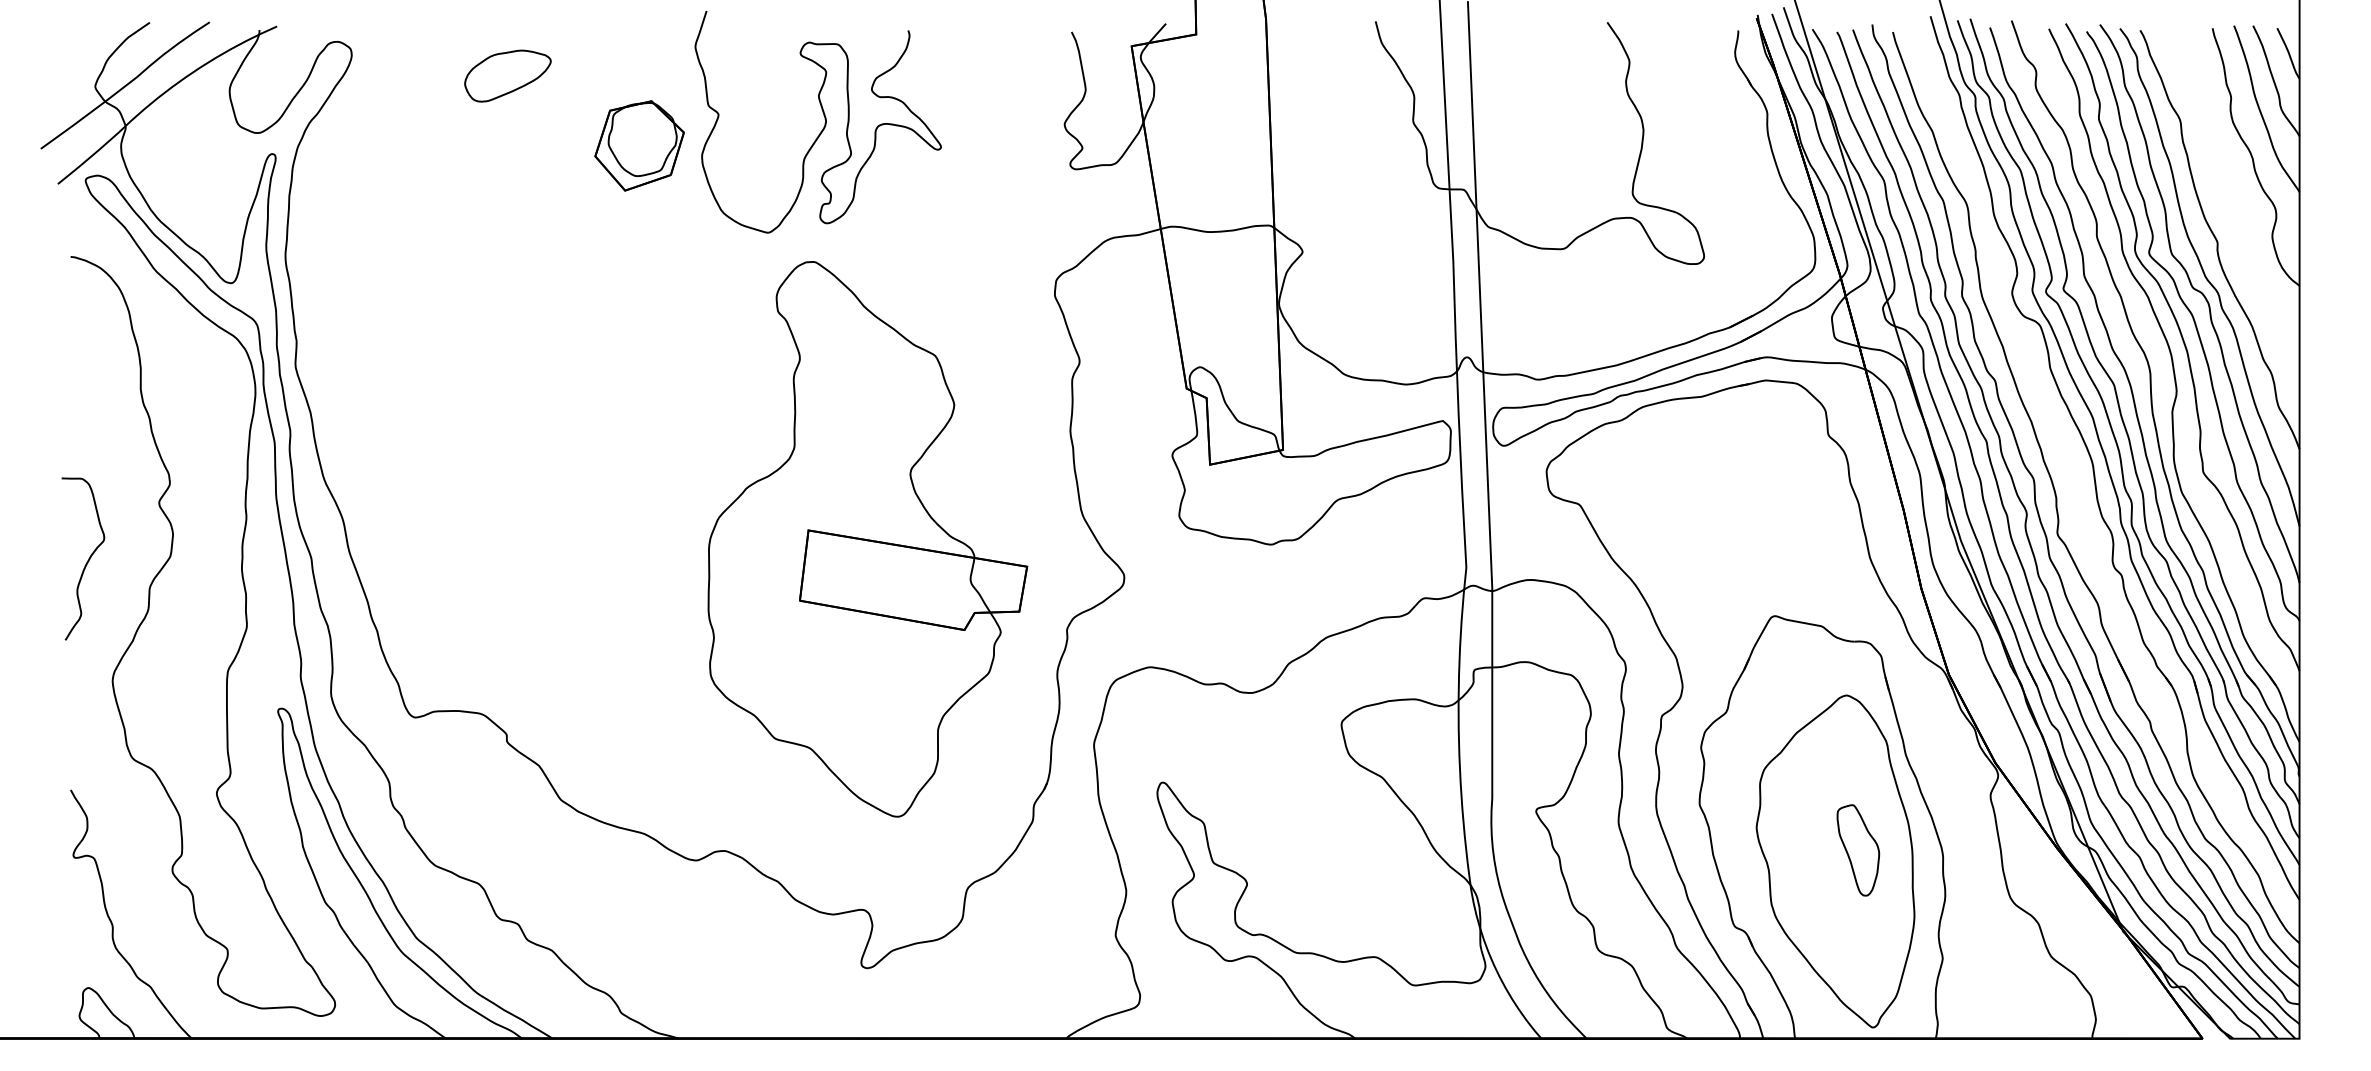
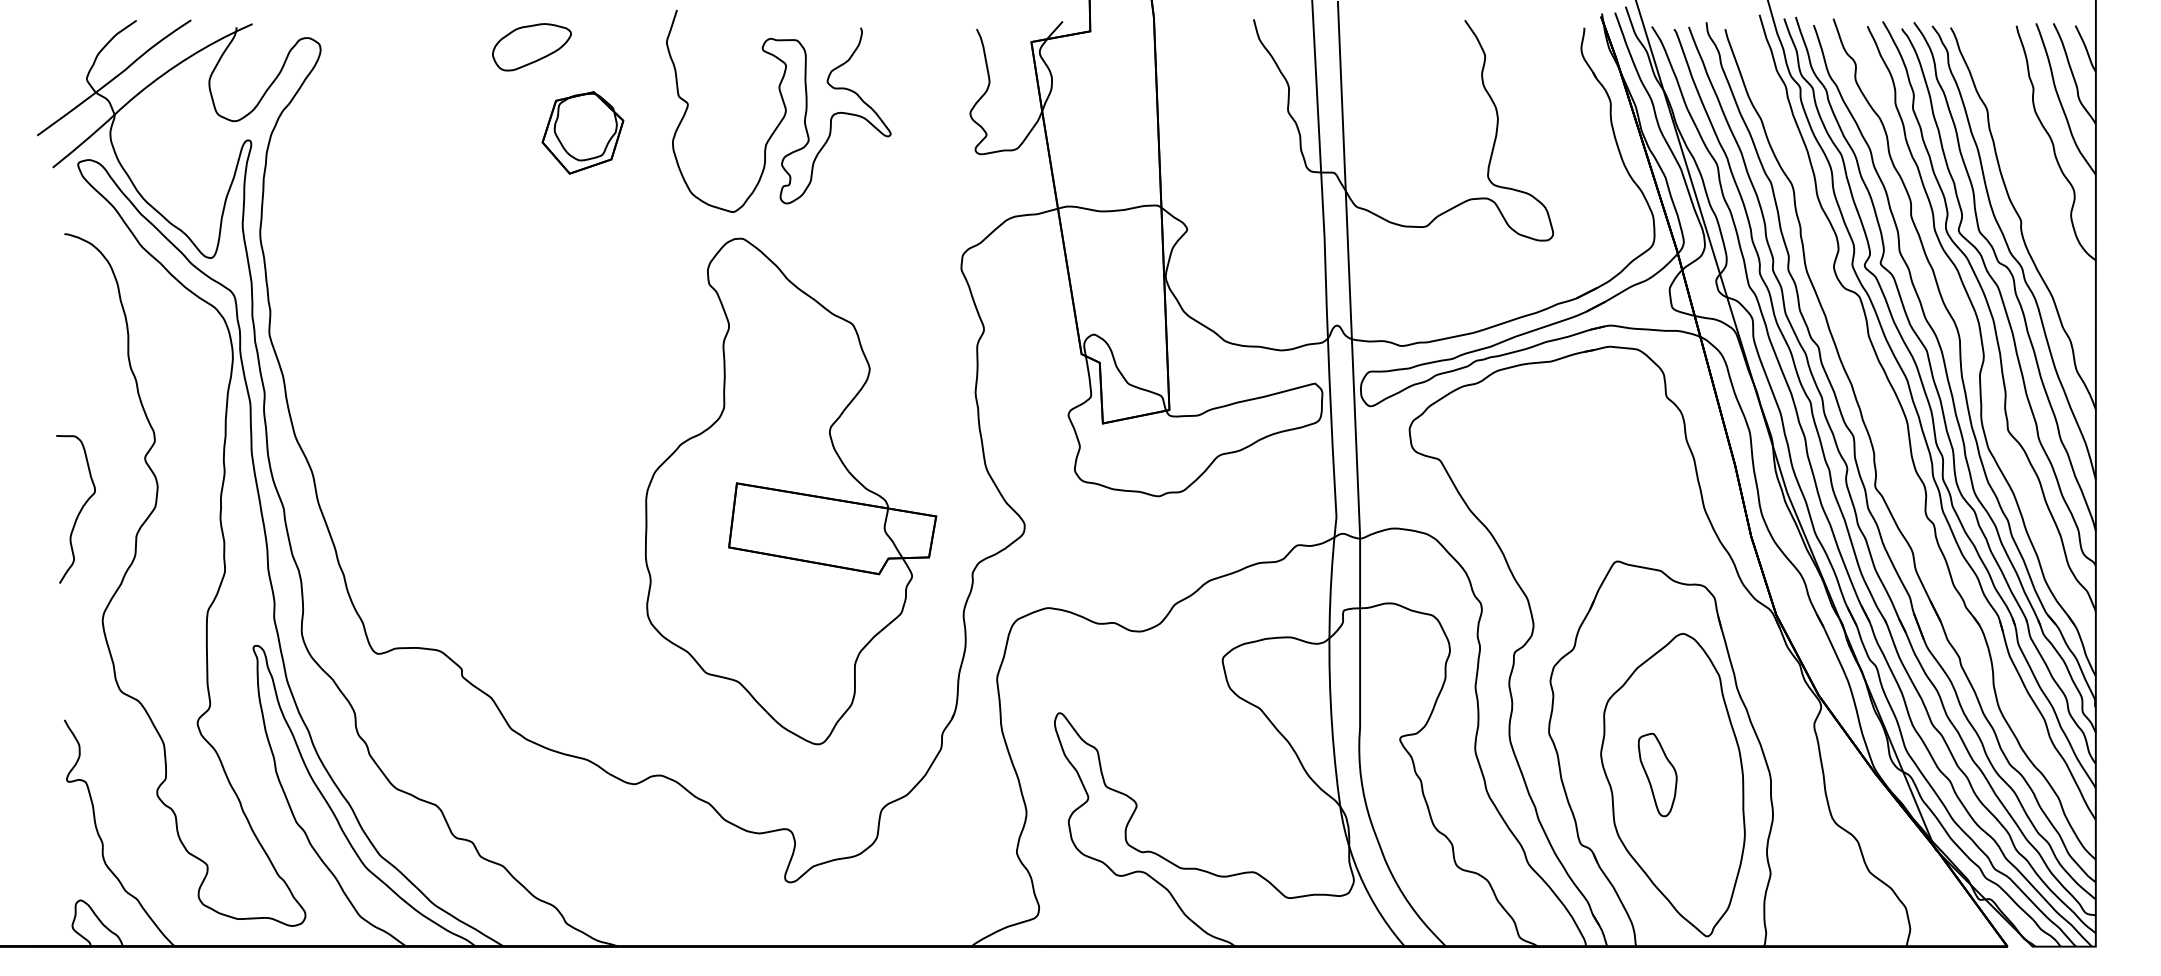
part: (507, 76) -> (531, 47), moved
curve: (824, 120) -> (784, 109), moved
part: (1858, 849) -> (1657, 774), moved

